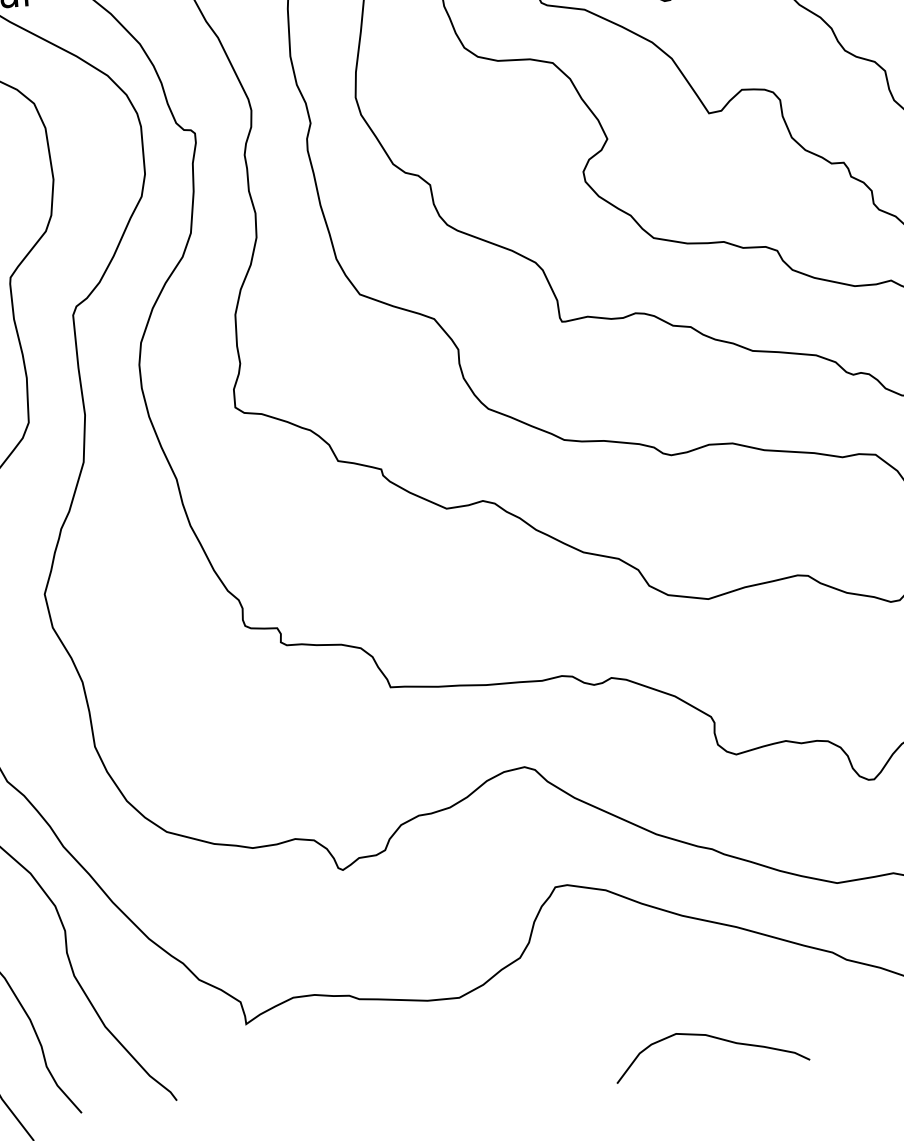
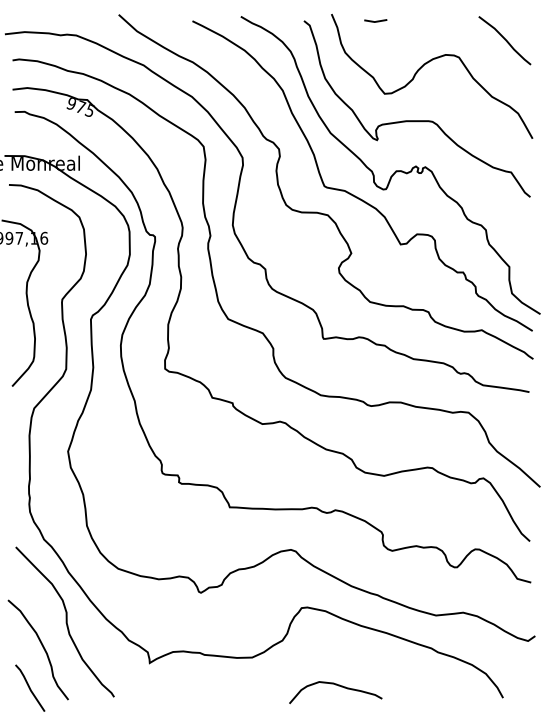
curve: (716, 1040) -> (338, 686), moved

